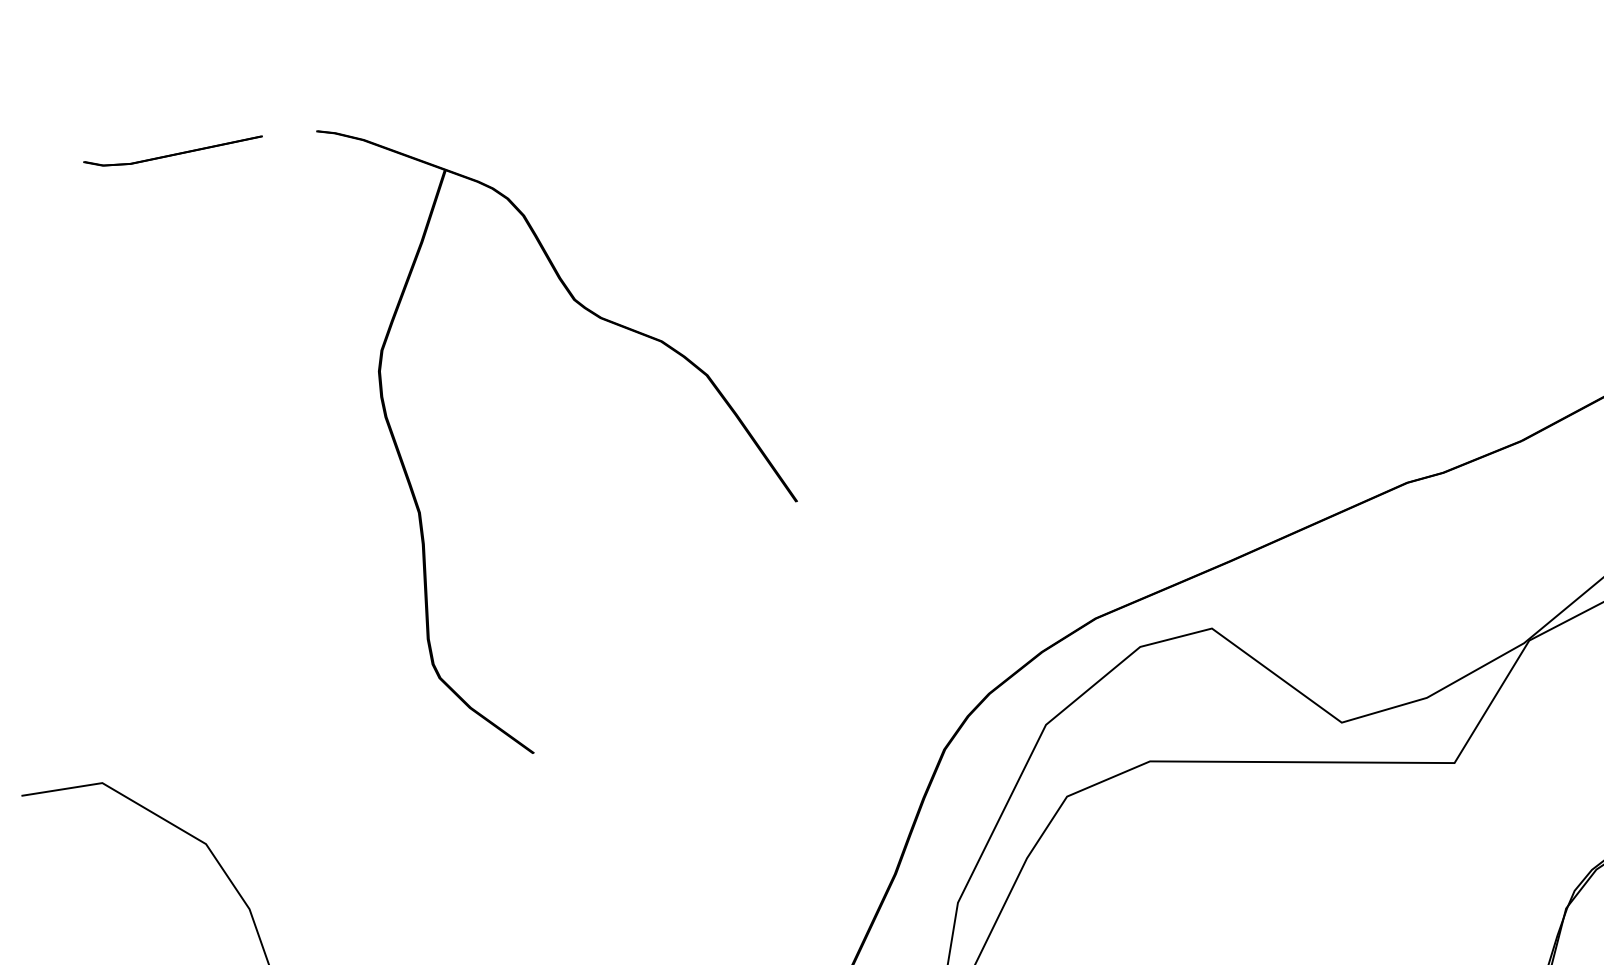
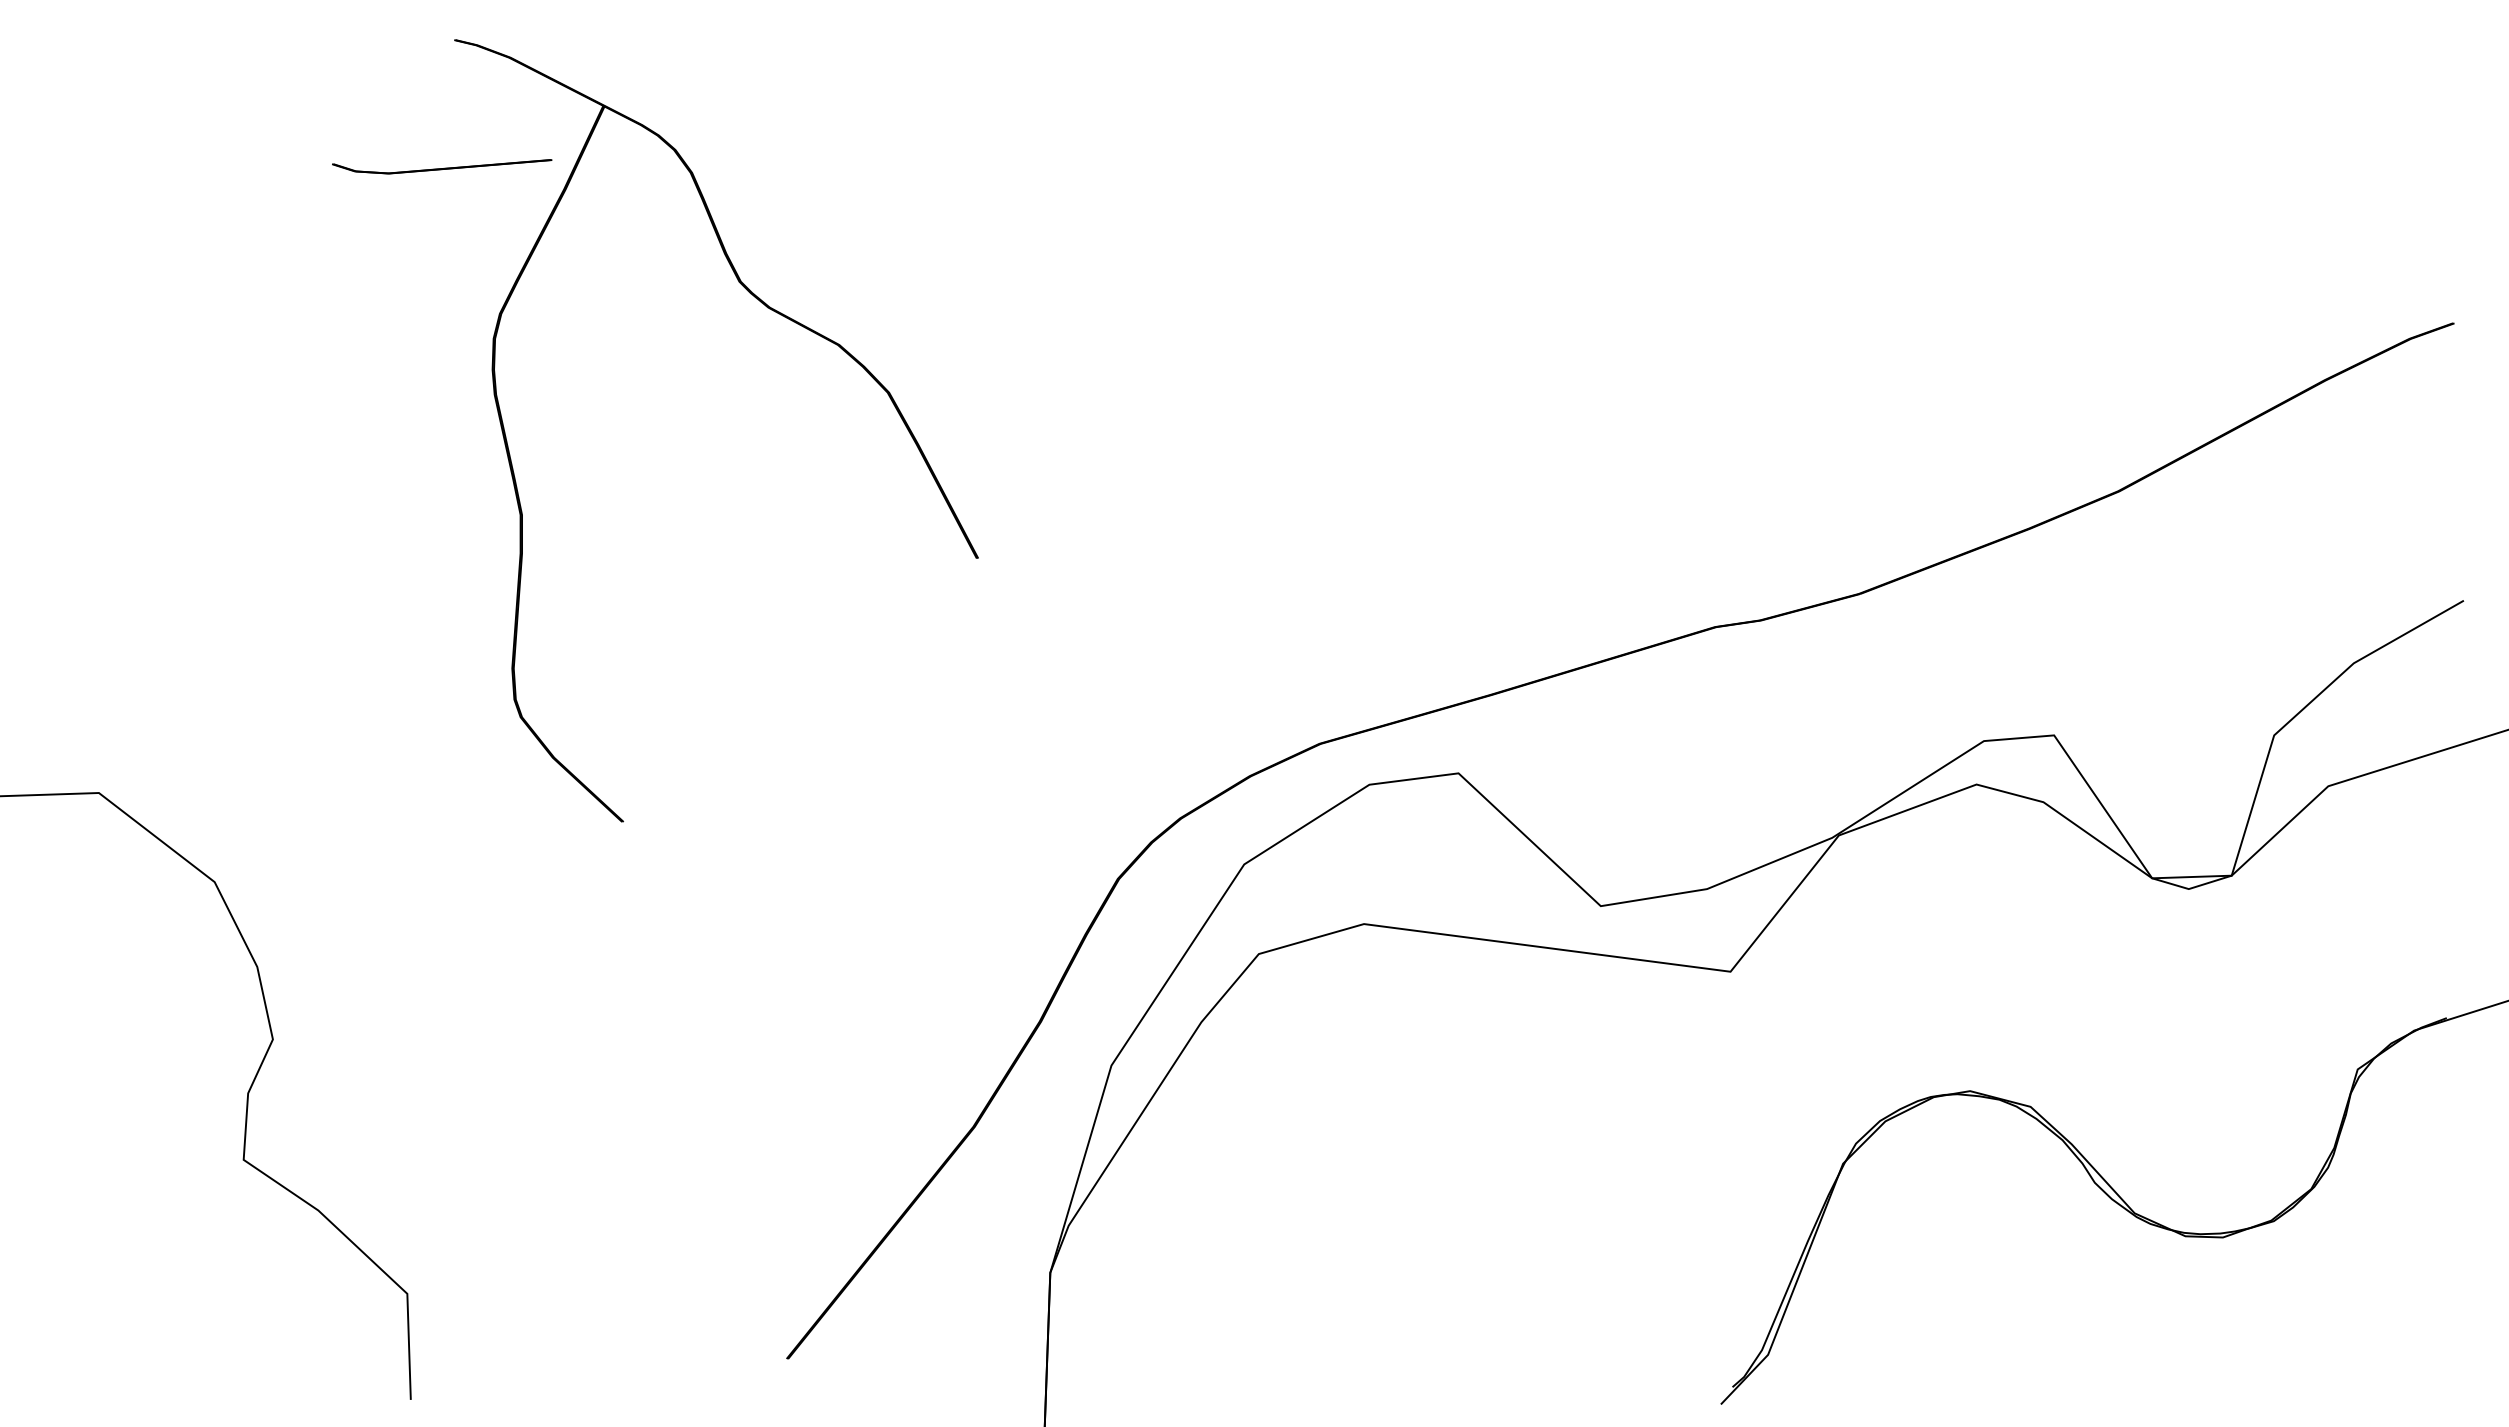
part: (173, 152) -> (442, 166), moved

